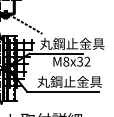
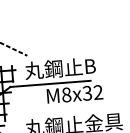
text: (91, 43) -> (102, 64), 丸鋼止金具 -> 丸鋼止B

